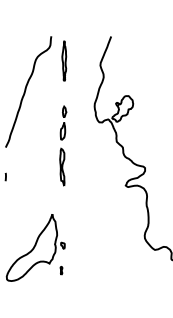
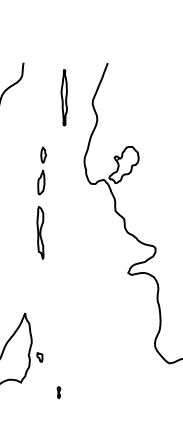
part: (64, 60) -> (64, 96), moved
part: (63, 145) -> (42, 202), moved
part: (61, 270) -> (58, 392), moved

